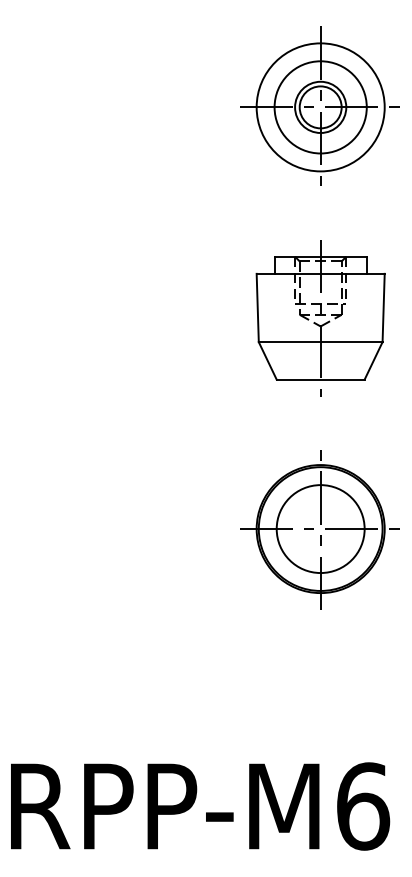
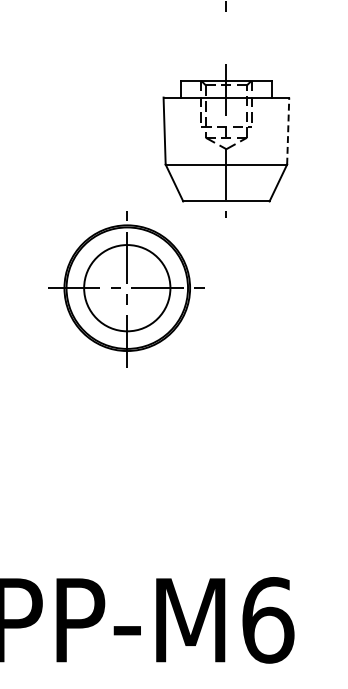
line: (383, 307) -> (288, 130), solid -> dashed
part: (319, 529) -> (126, 288), moved

